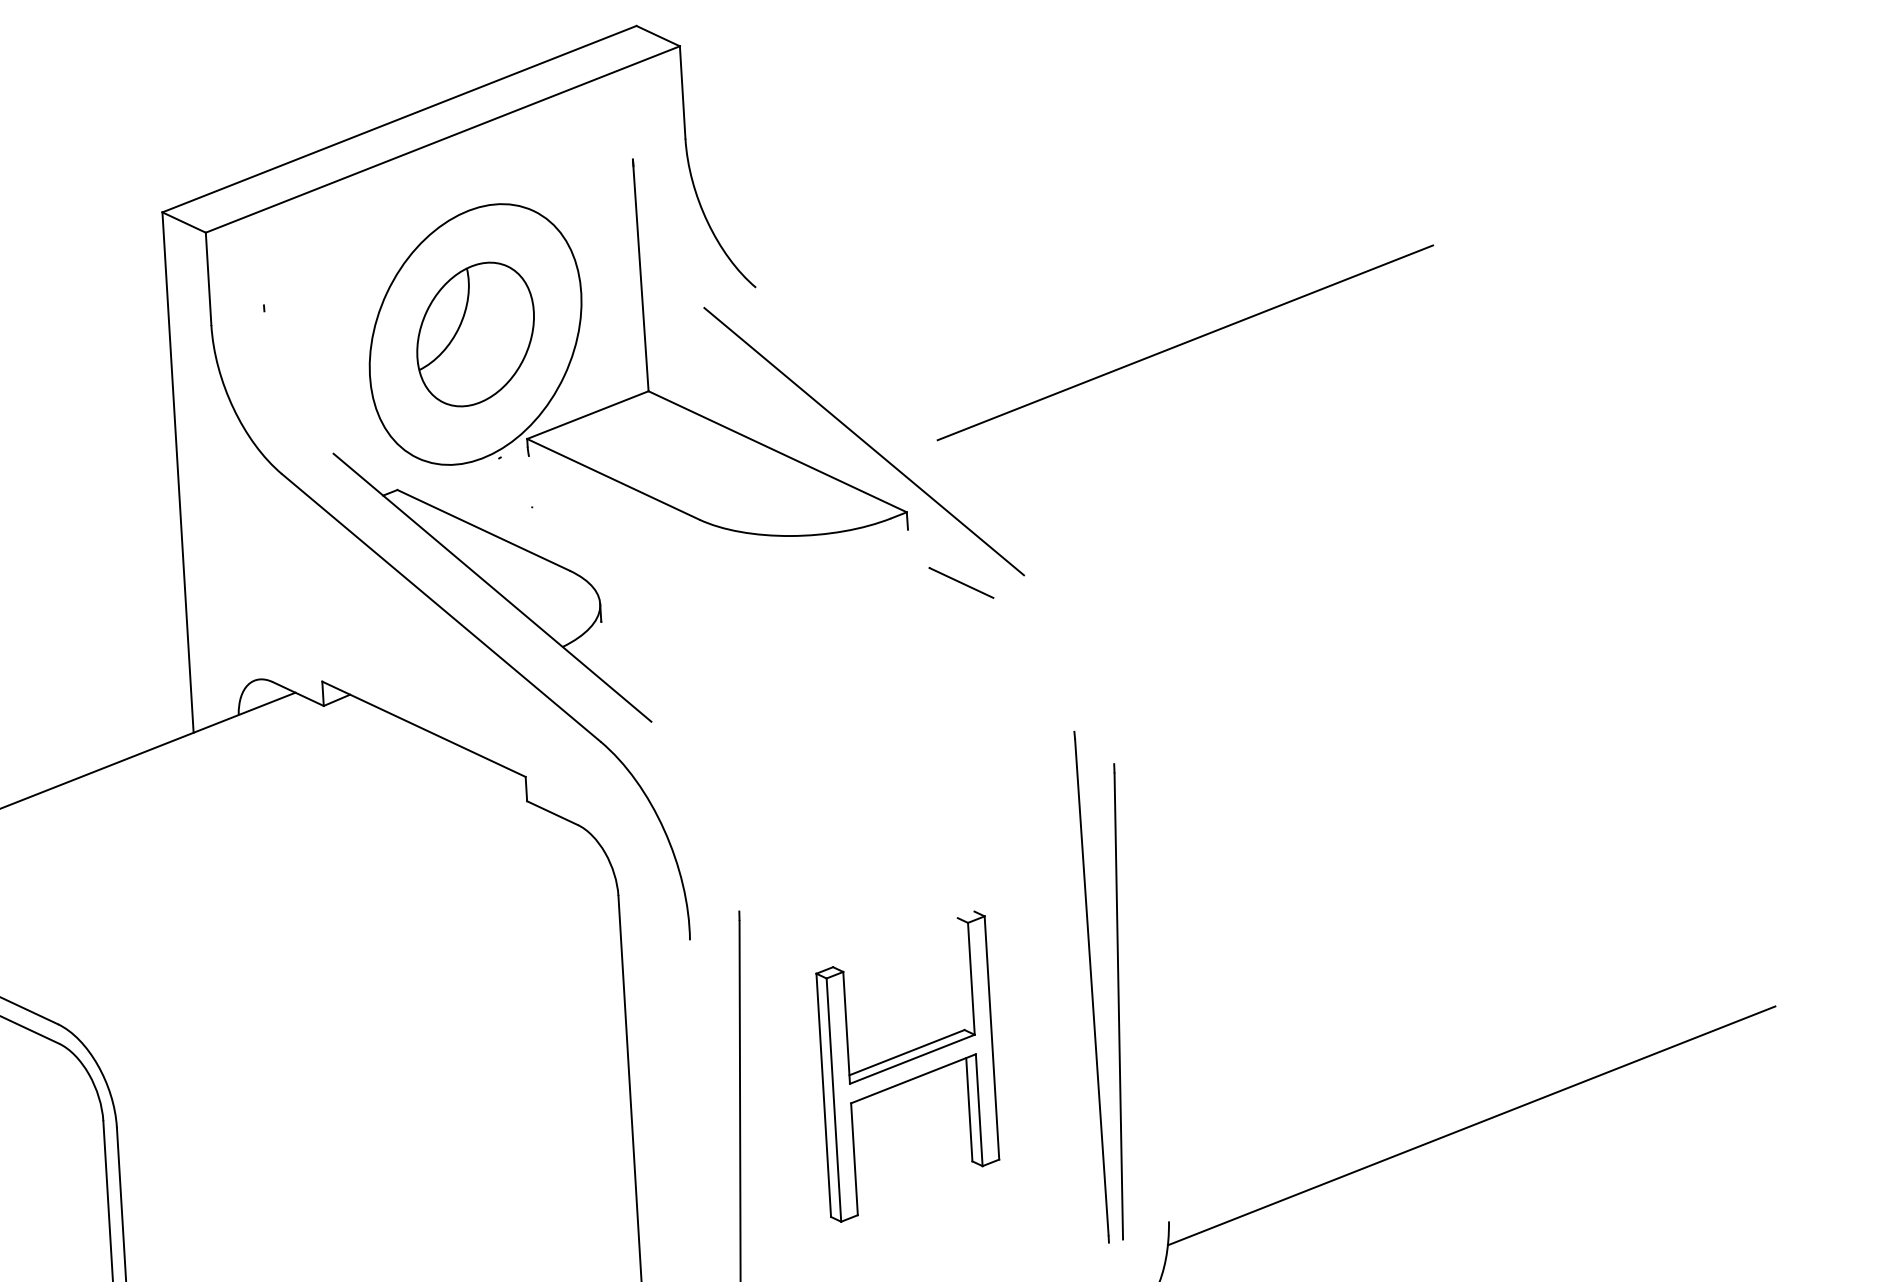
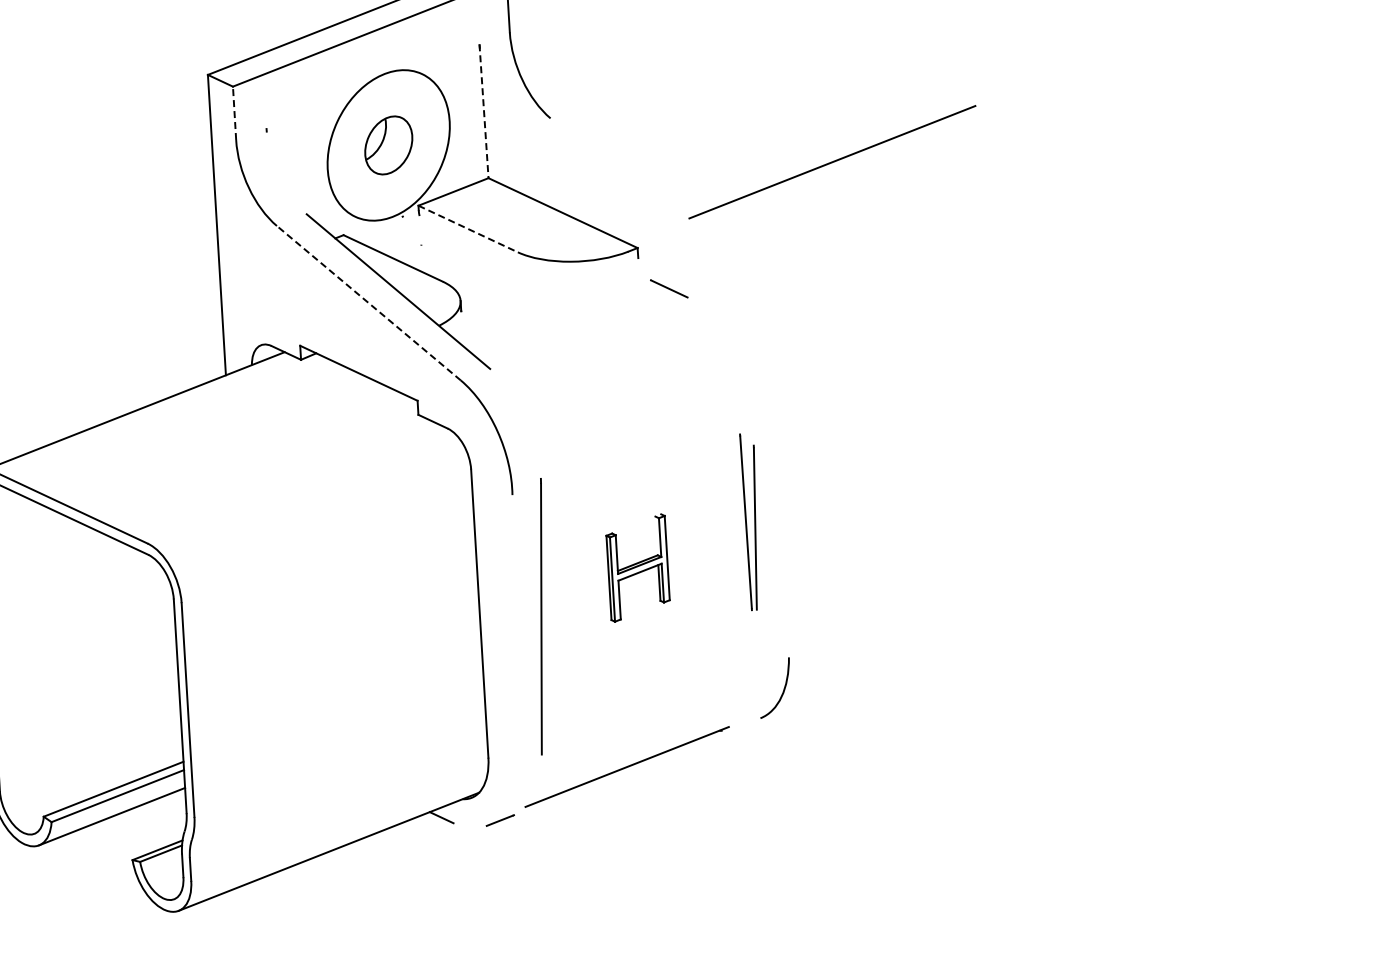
line: (641, 275) -> (484, 111), solid -> dashed
line: (208, 279) -> (234, 113), solid -> dashed
part: (475, 334) -> (388, 145), size x0.7
line: (1185, 343) -> (832, 162), moved
line: (863, 442) -> (612, 207), removed
line: (613, 480) -> (468, 229), solid -> dashed
line: (440, 606) -> (368, 302), solid -> dashed
part: (1098, 987) -> (748, 522), size x0.6
part: (906, 1065) -> (637, 567), size x0.6
line: (1471, 1126) -> (963, 602), removed

